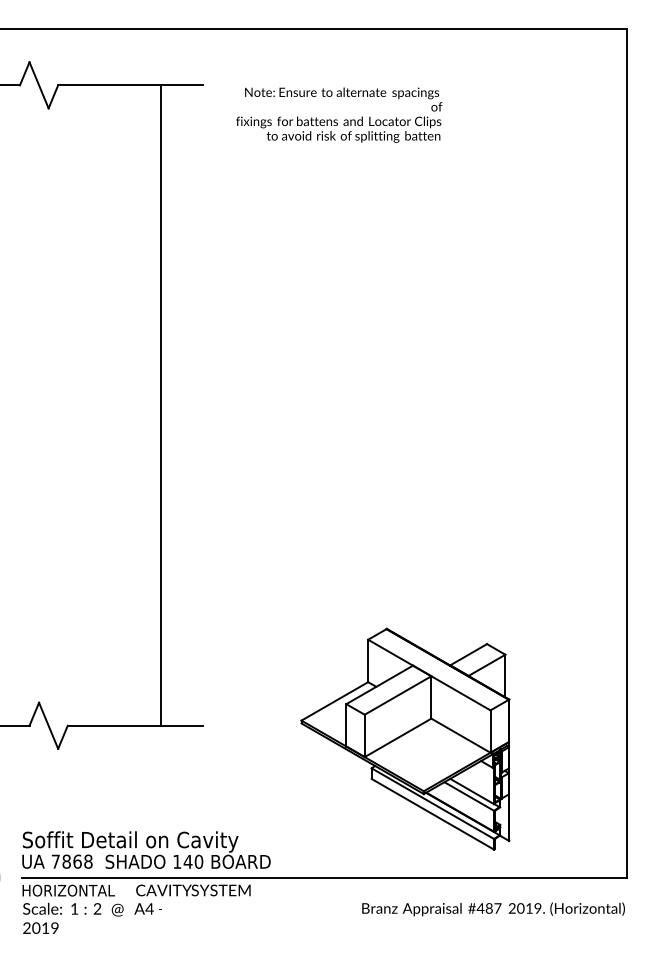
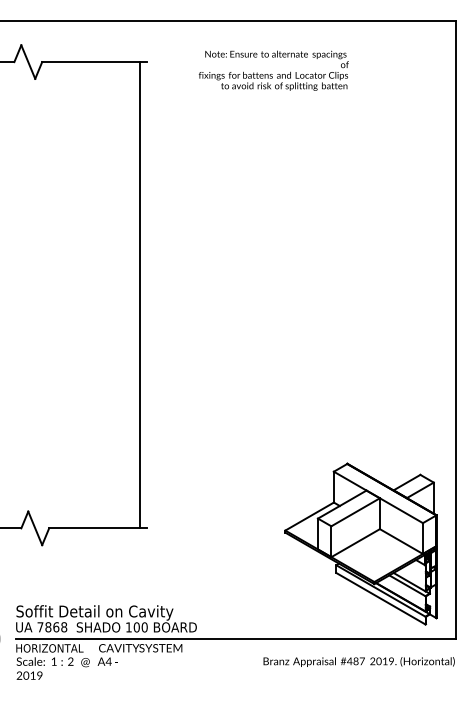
text: (338, 114) -> (273, 70), moved
line: (161, 405) -> (140, 295), moved
part: (404, 738) -> (360, 543), moved
text: (187, 861) -> (136, 627), 140 -> 100

